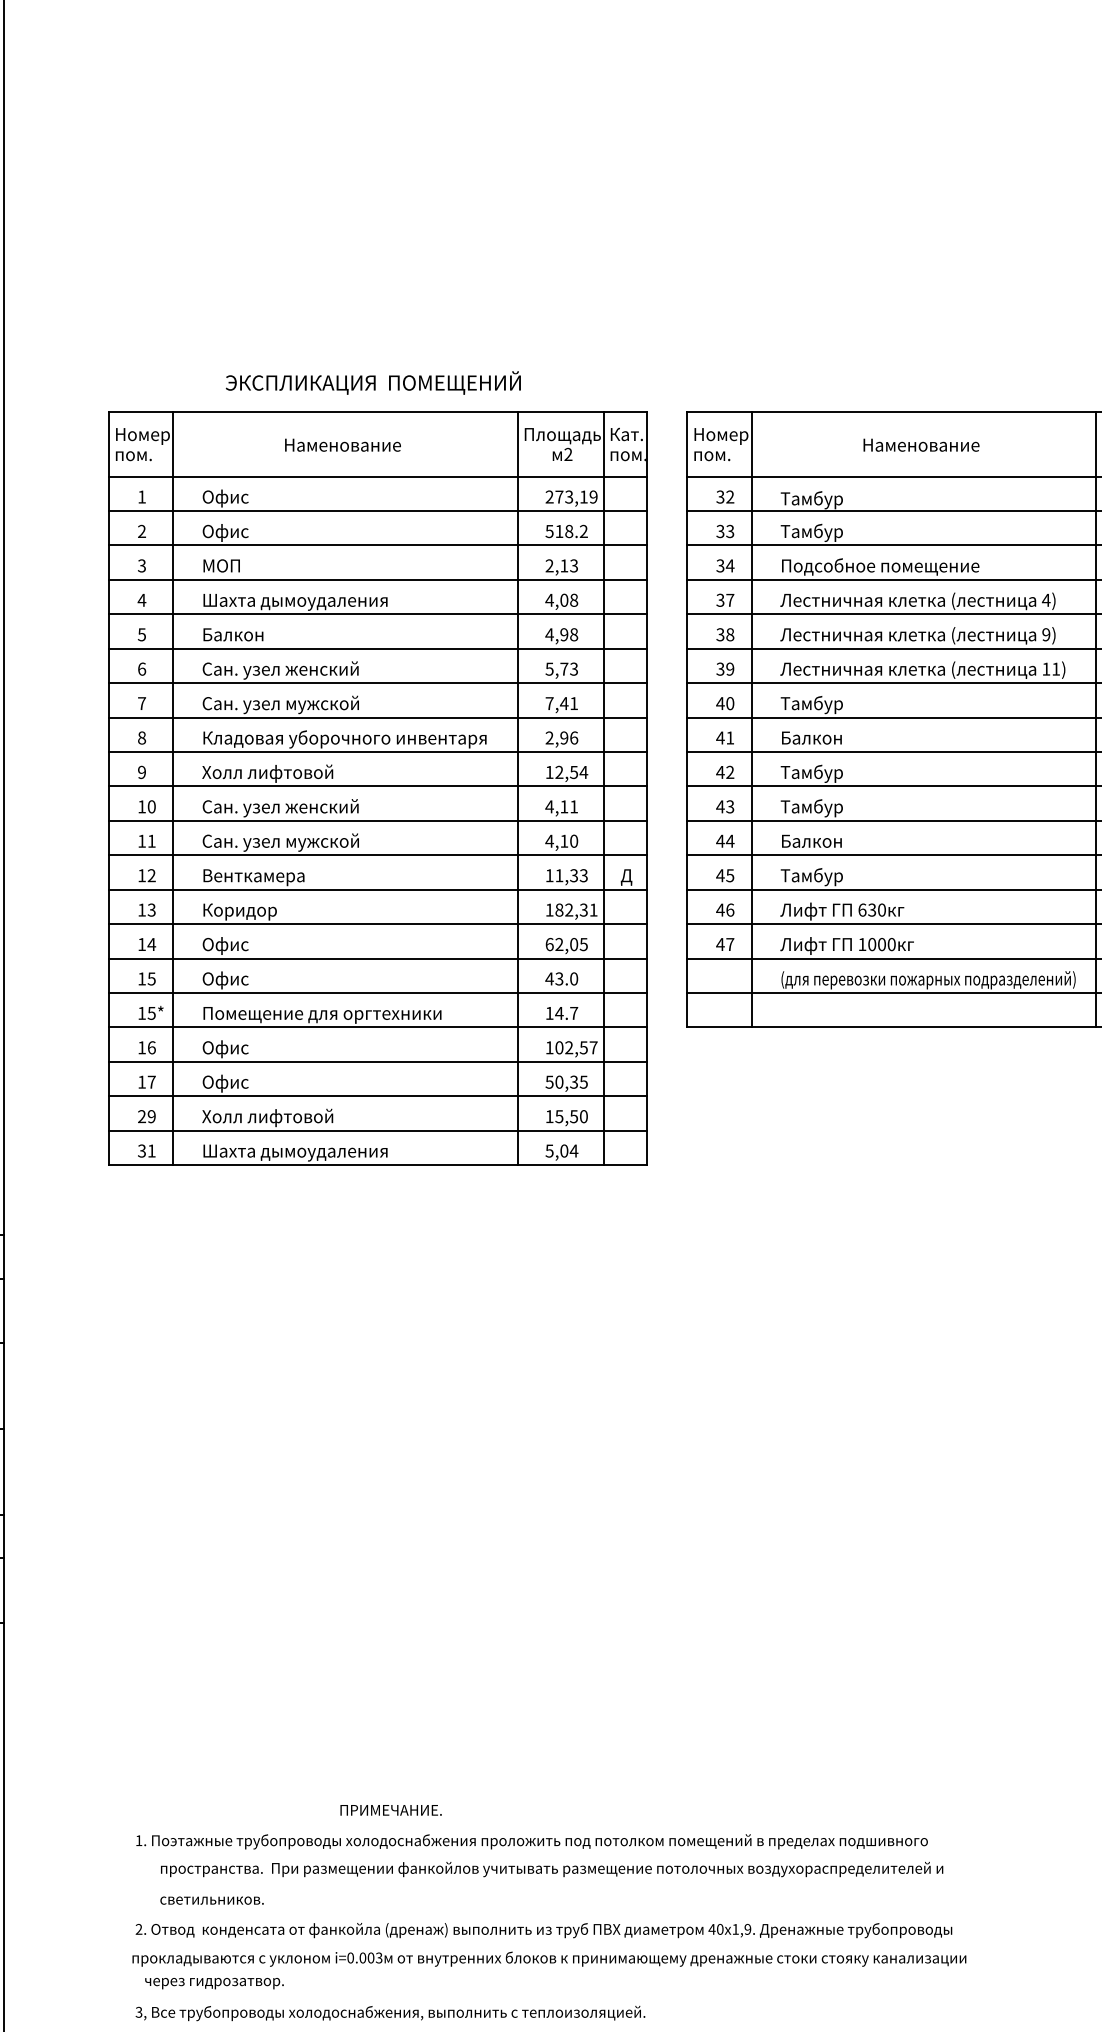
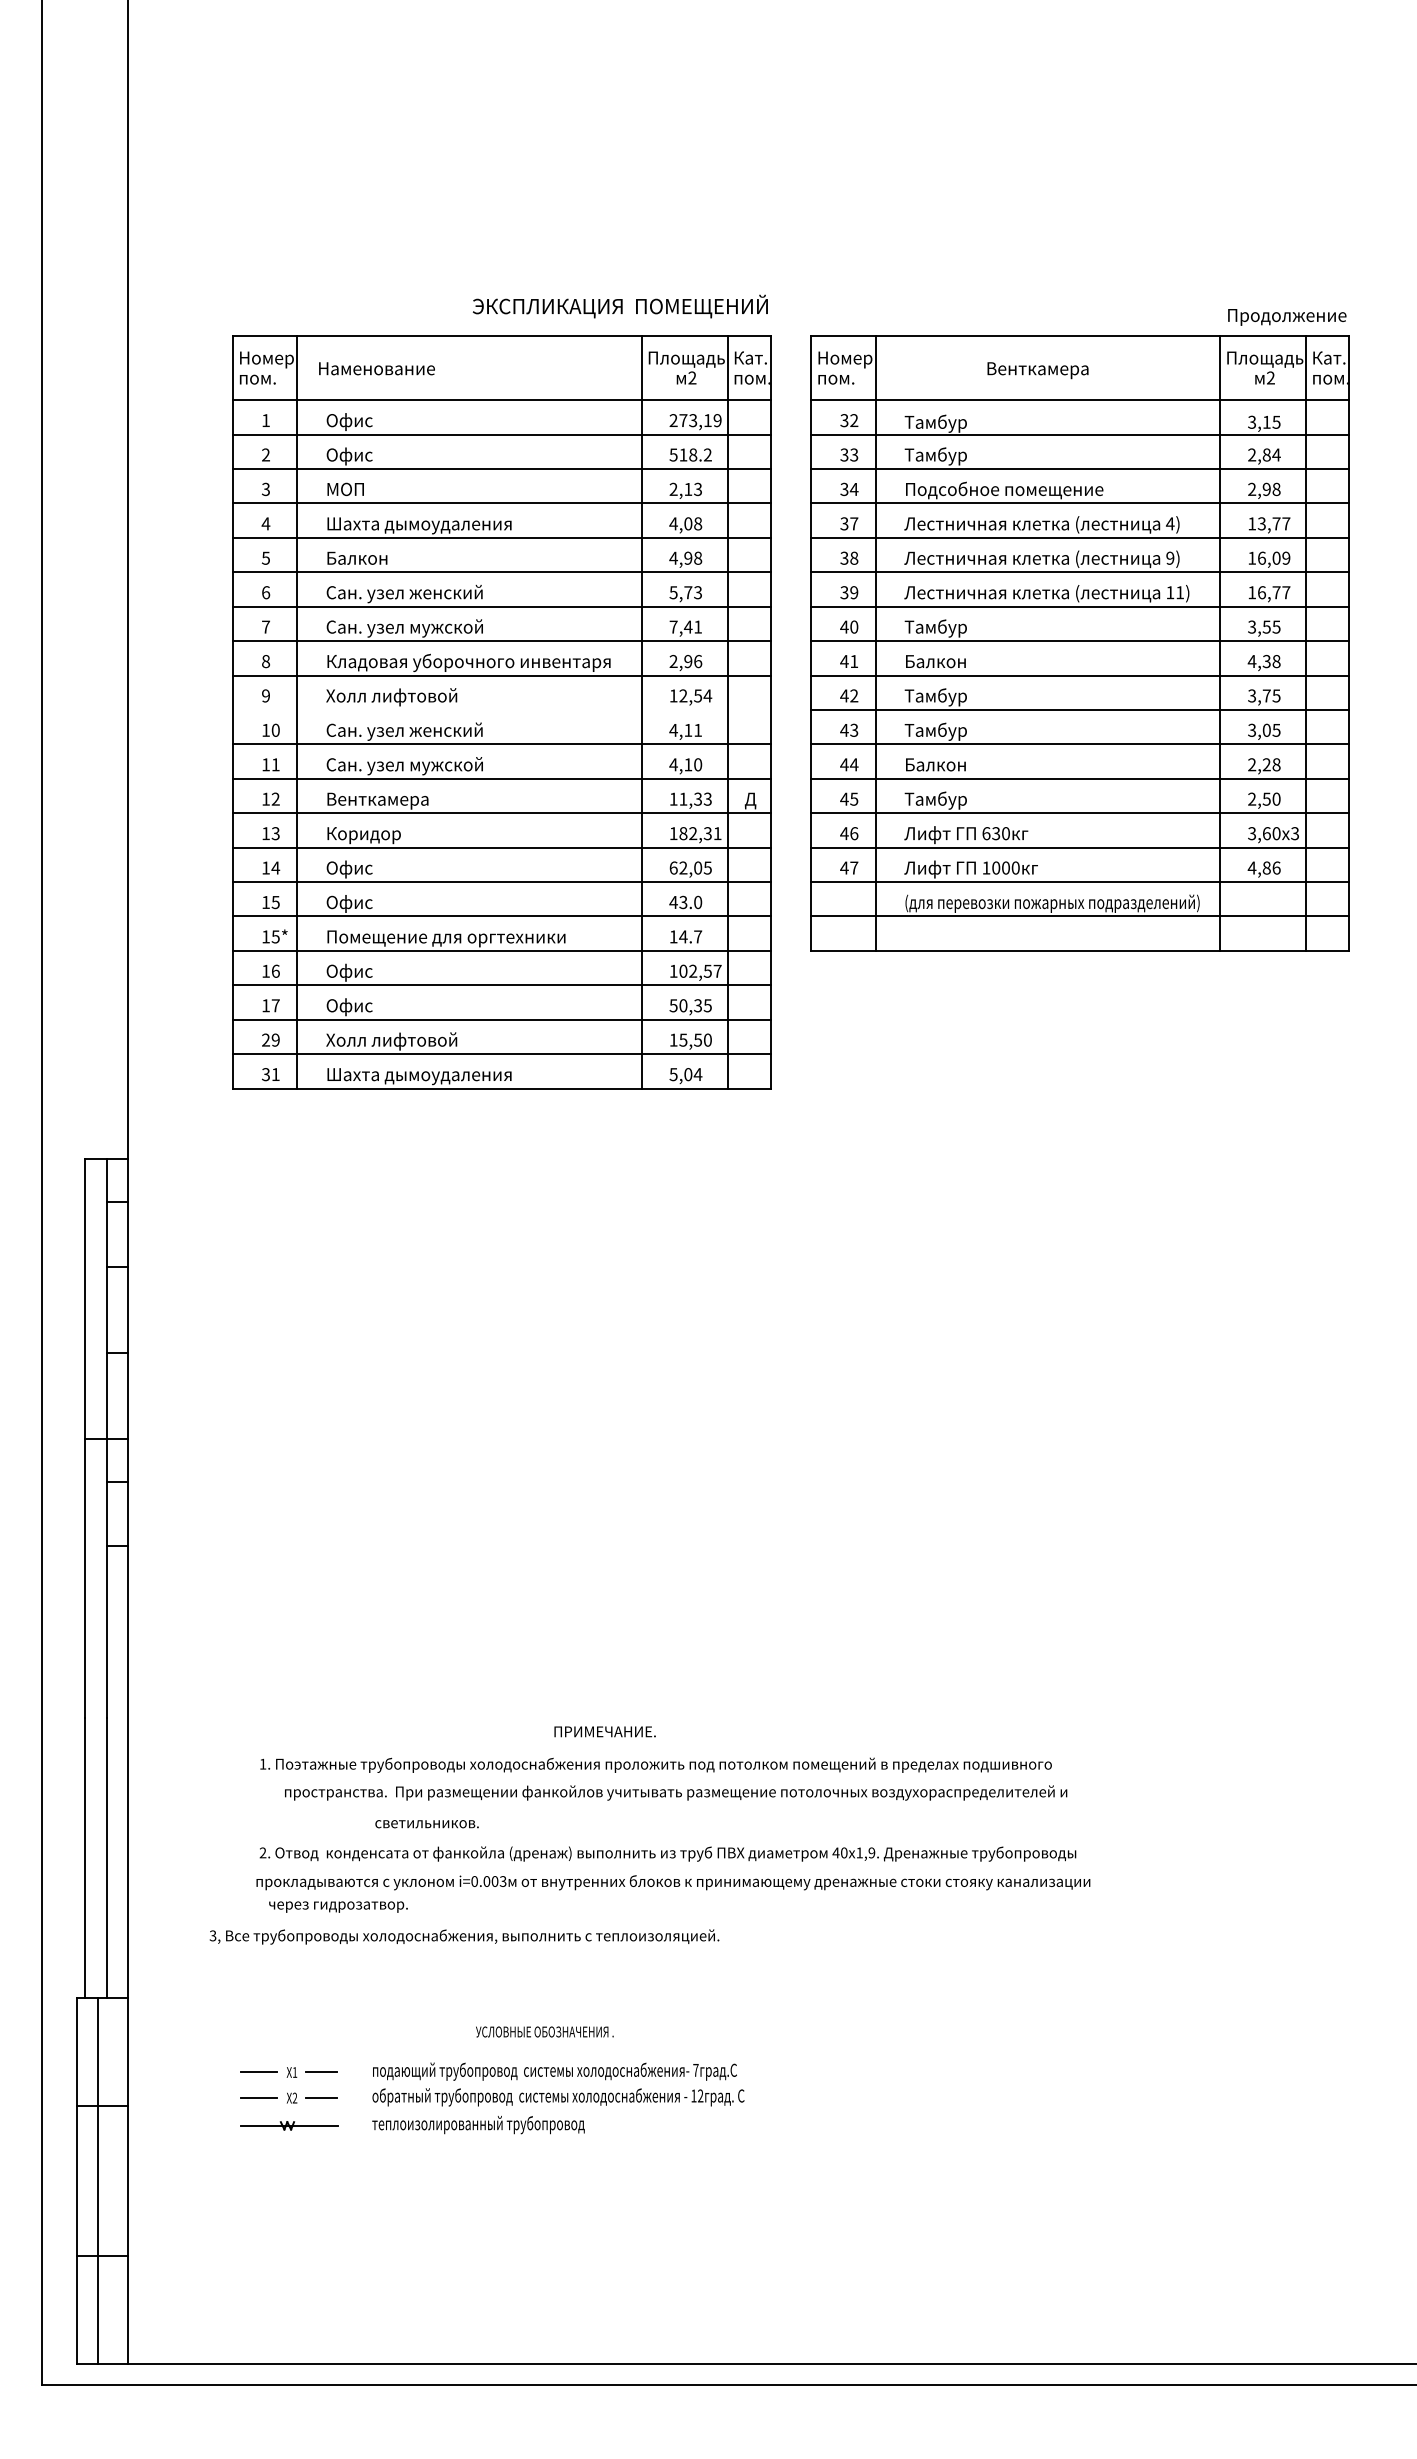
text: (373, 382) -> (620, 306), moved
text: (342, 444) -> (376, 368), moved
text: (922, 446) -> (1046, 370), Наменование -> Венткамера
line: (377, 785) -> (501, 709), removed
text: (390, 1809) -> (604, 1731), moved
text: (211, 1900) -> (426, 1824), moved
text: (390, 2012) -> (464, 1936), moved

